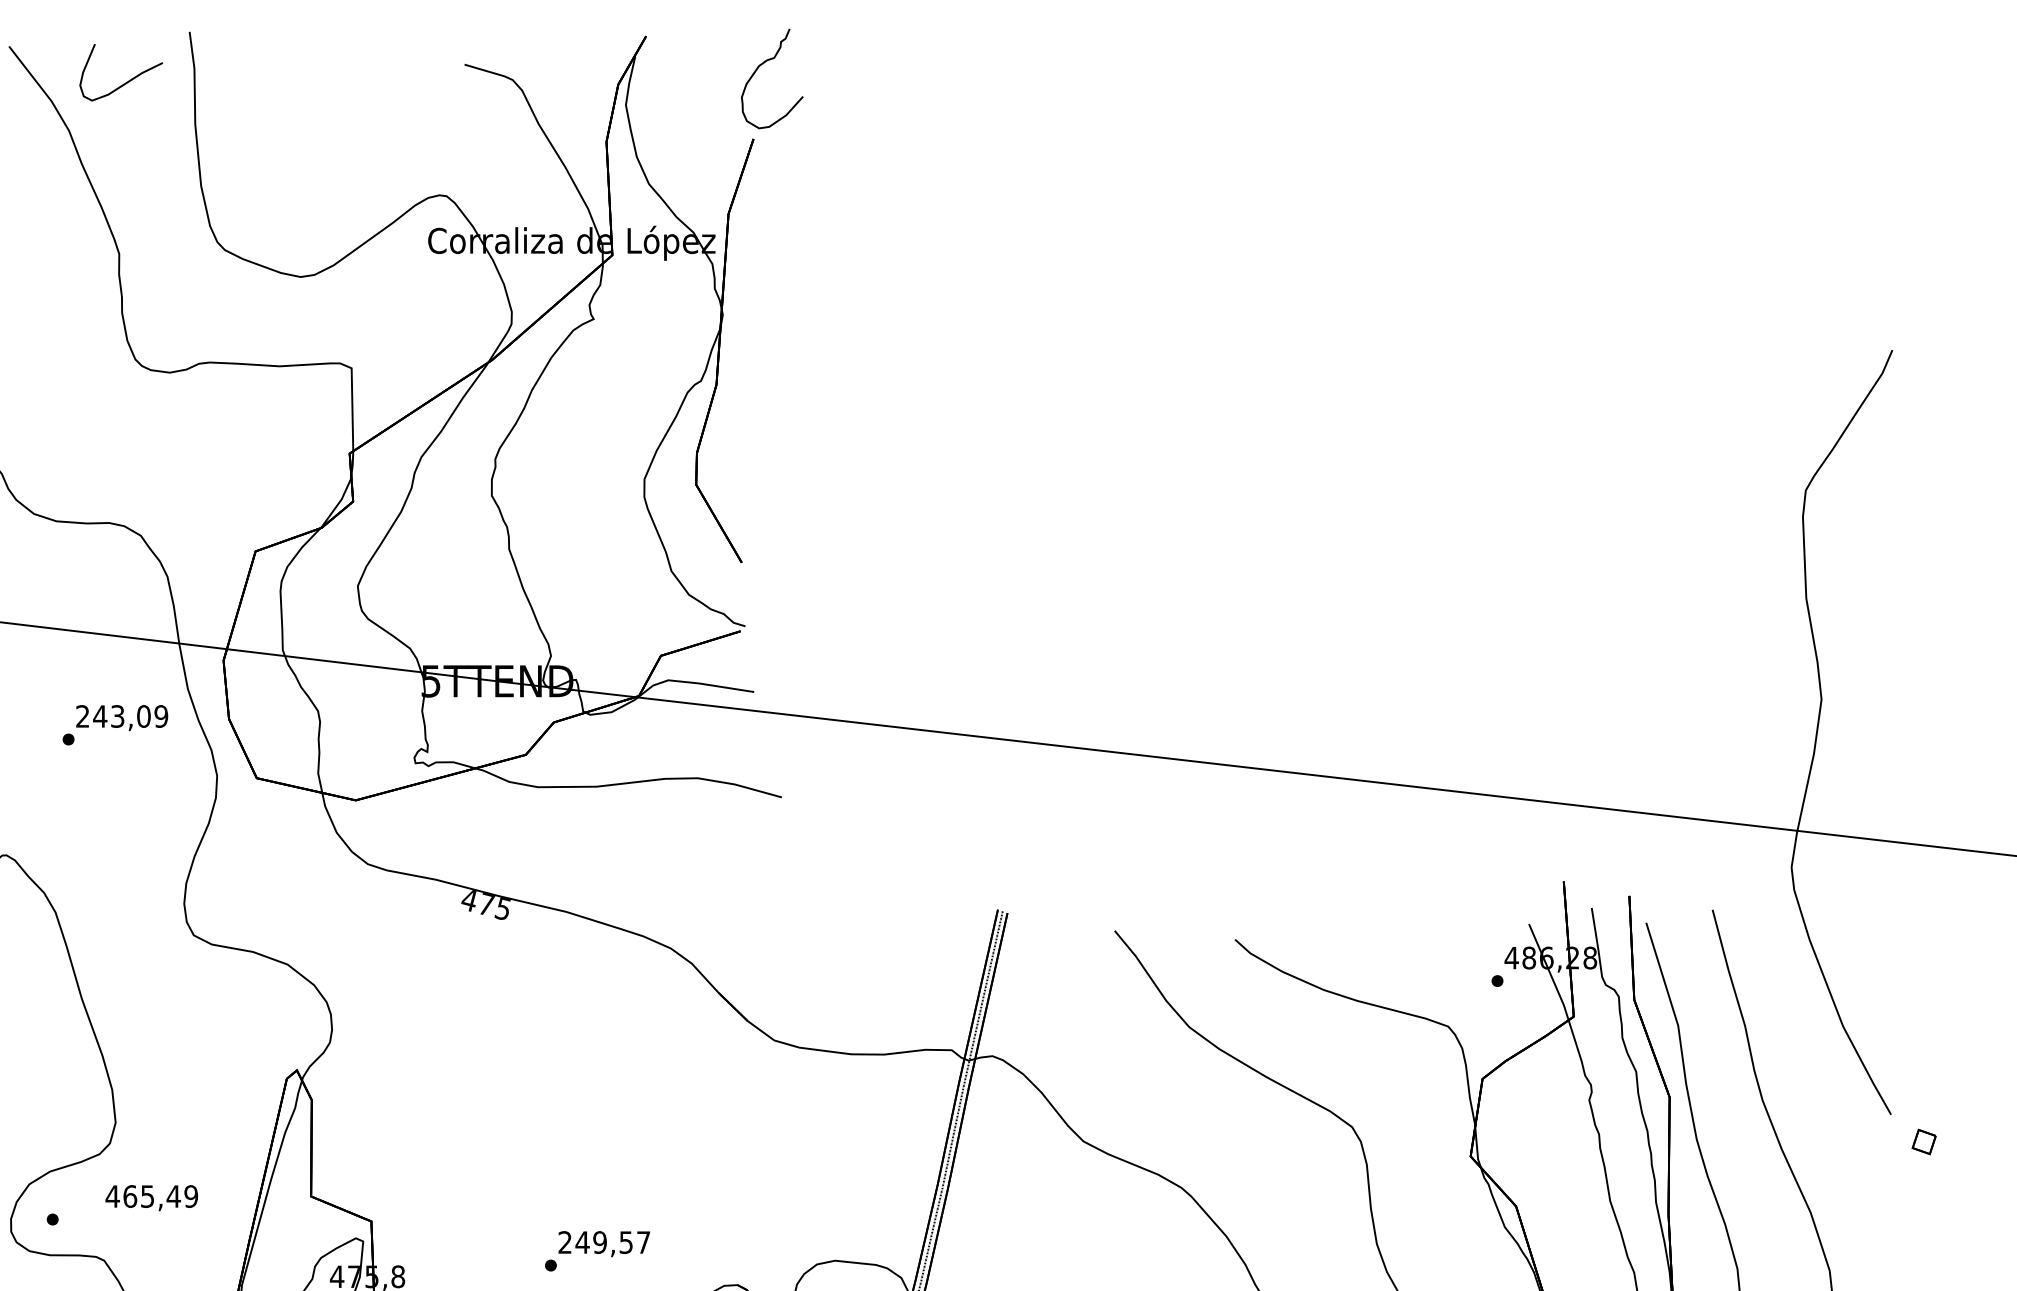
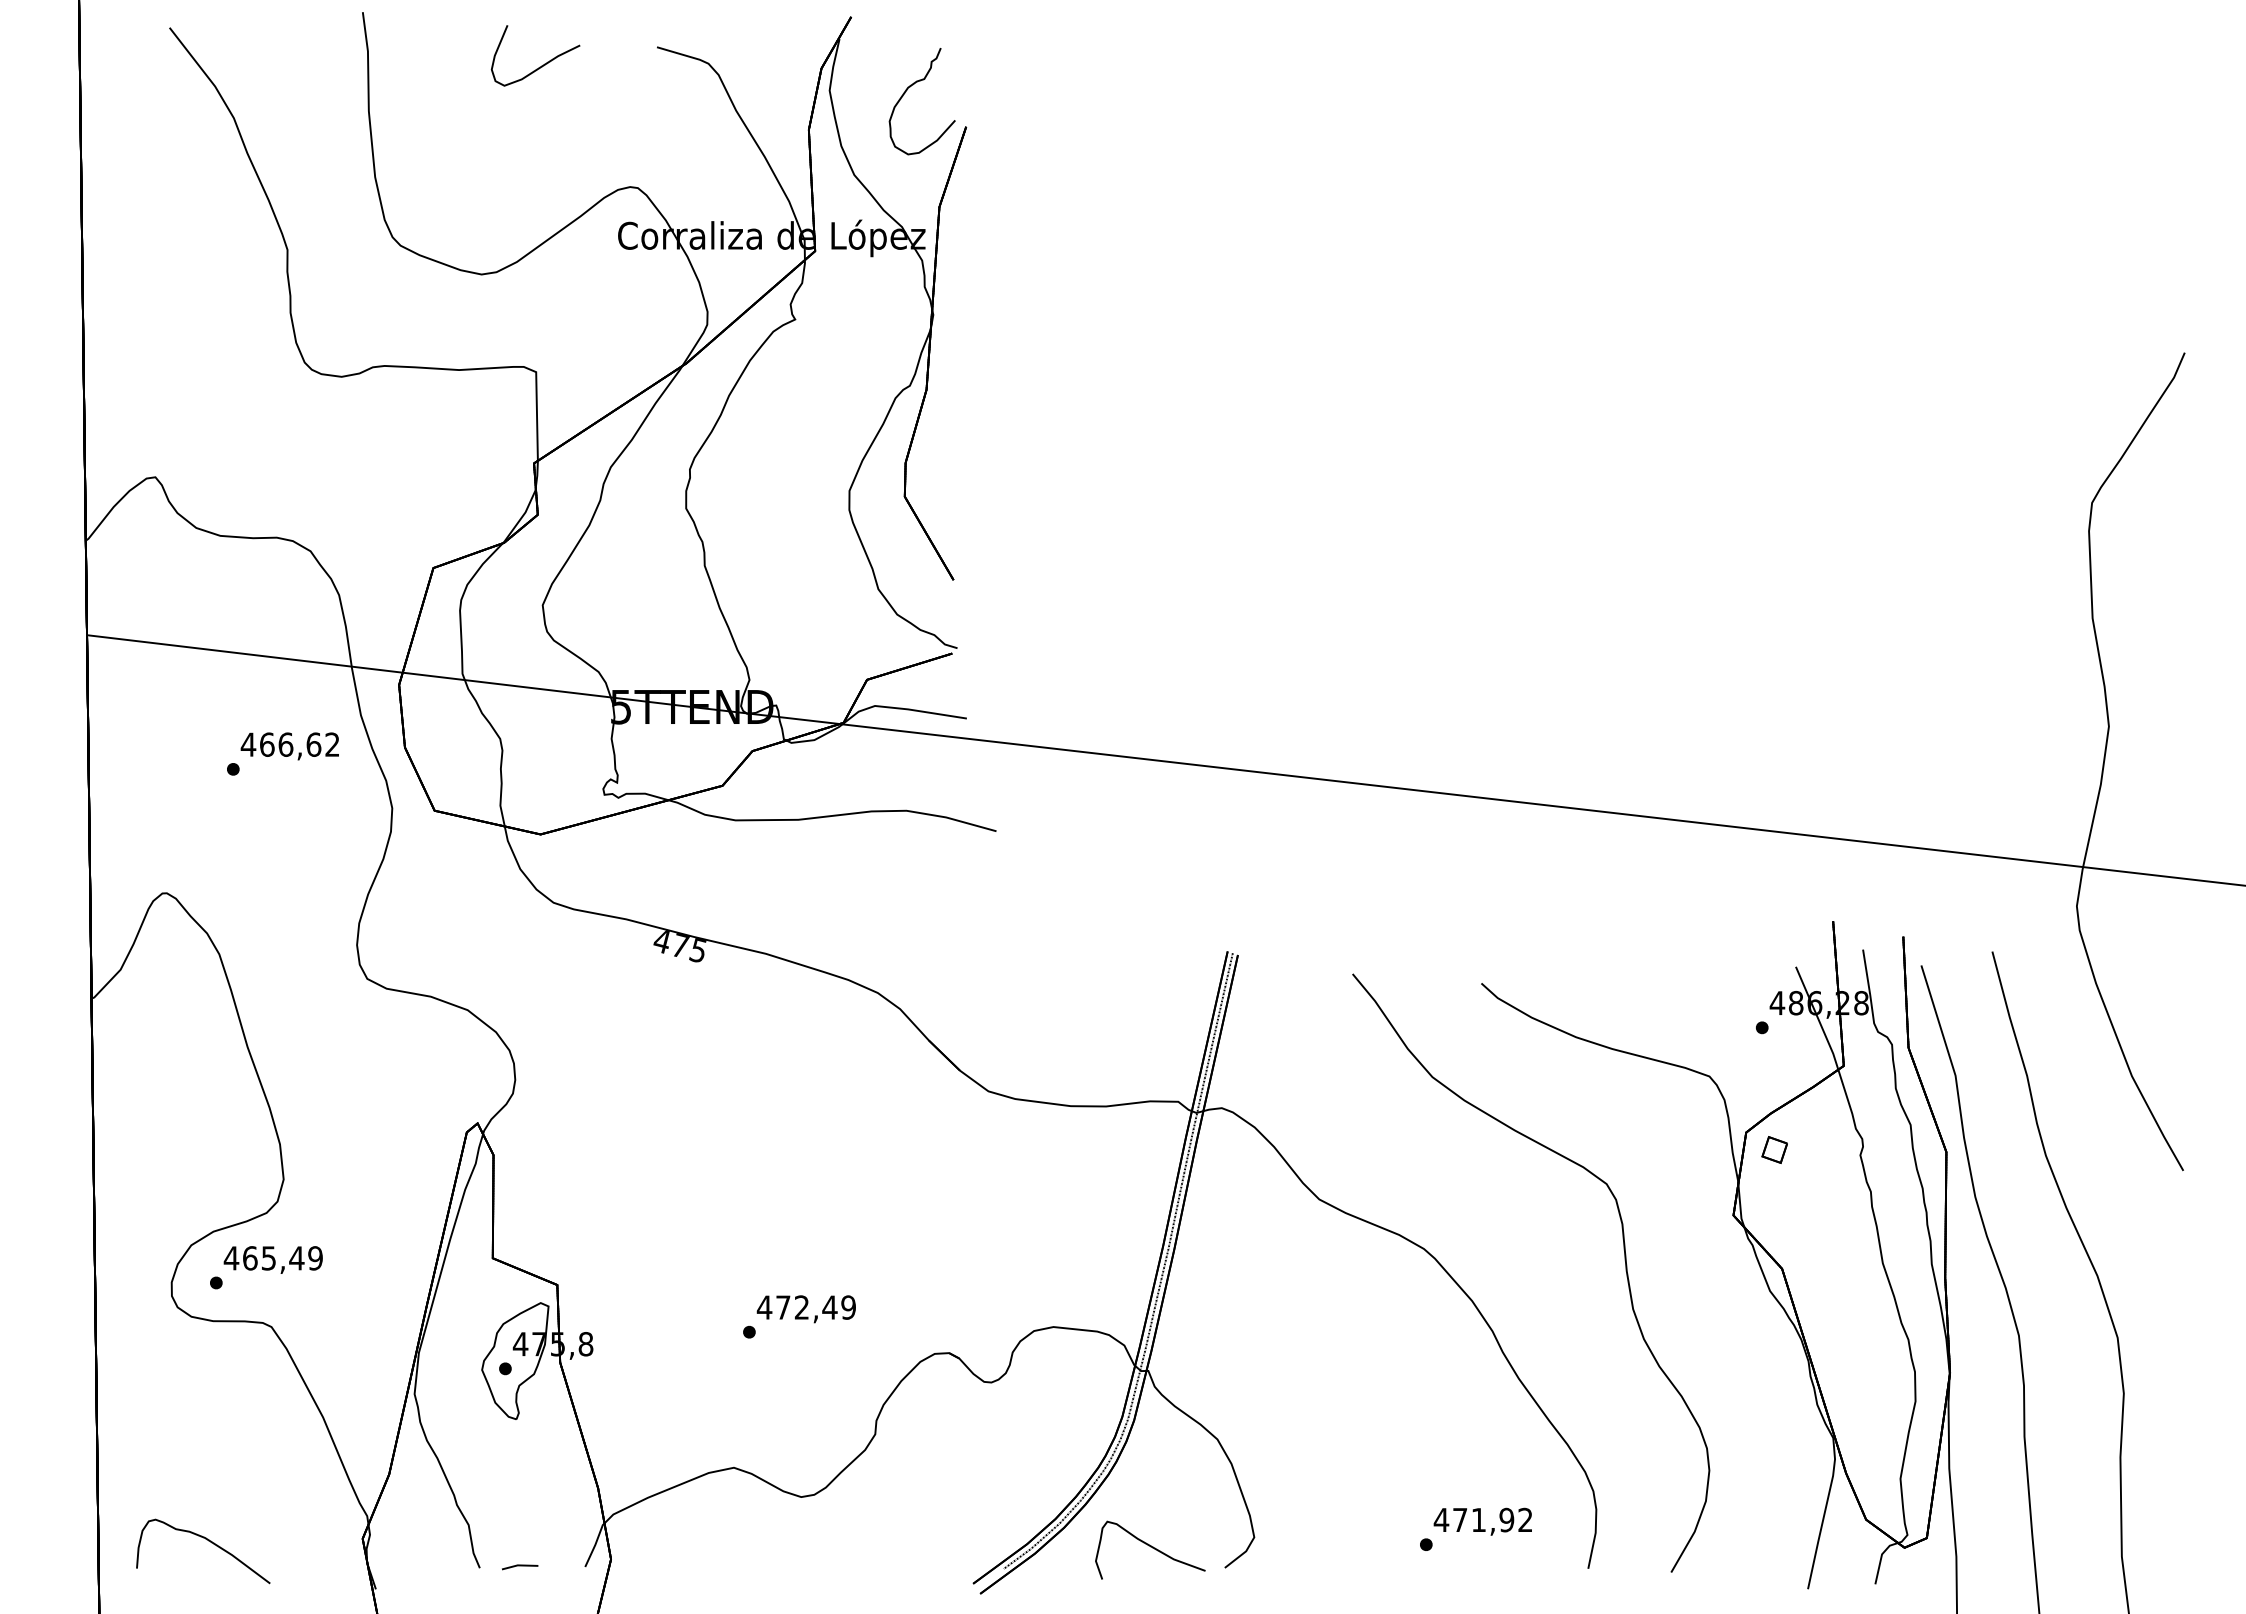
curve: (759, 67) -> (908, 89), moved
curve: (126, 81) -> (541, 65), moved
text: (121, 716) -> (289, 744), 243,09 -> 466,62
part: (1923, 1141) -> (1774, 1149), moved
text: (151, 1197) -> (272, 1259), moved
text: (603, 1242) -> (805, 1307), 249,57 -> 472,49

